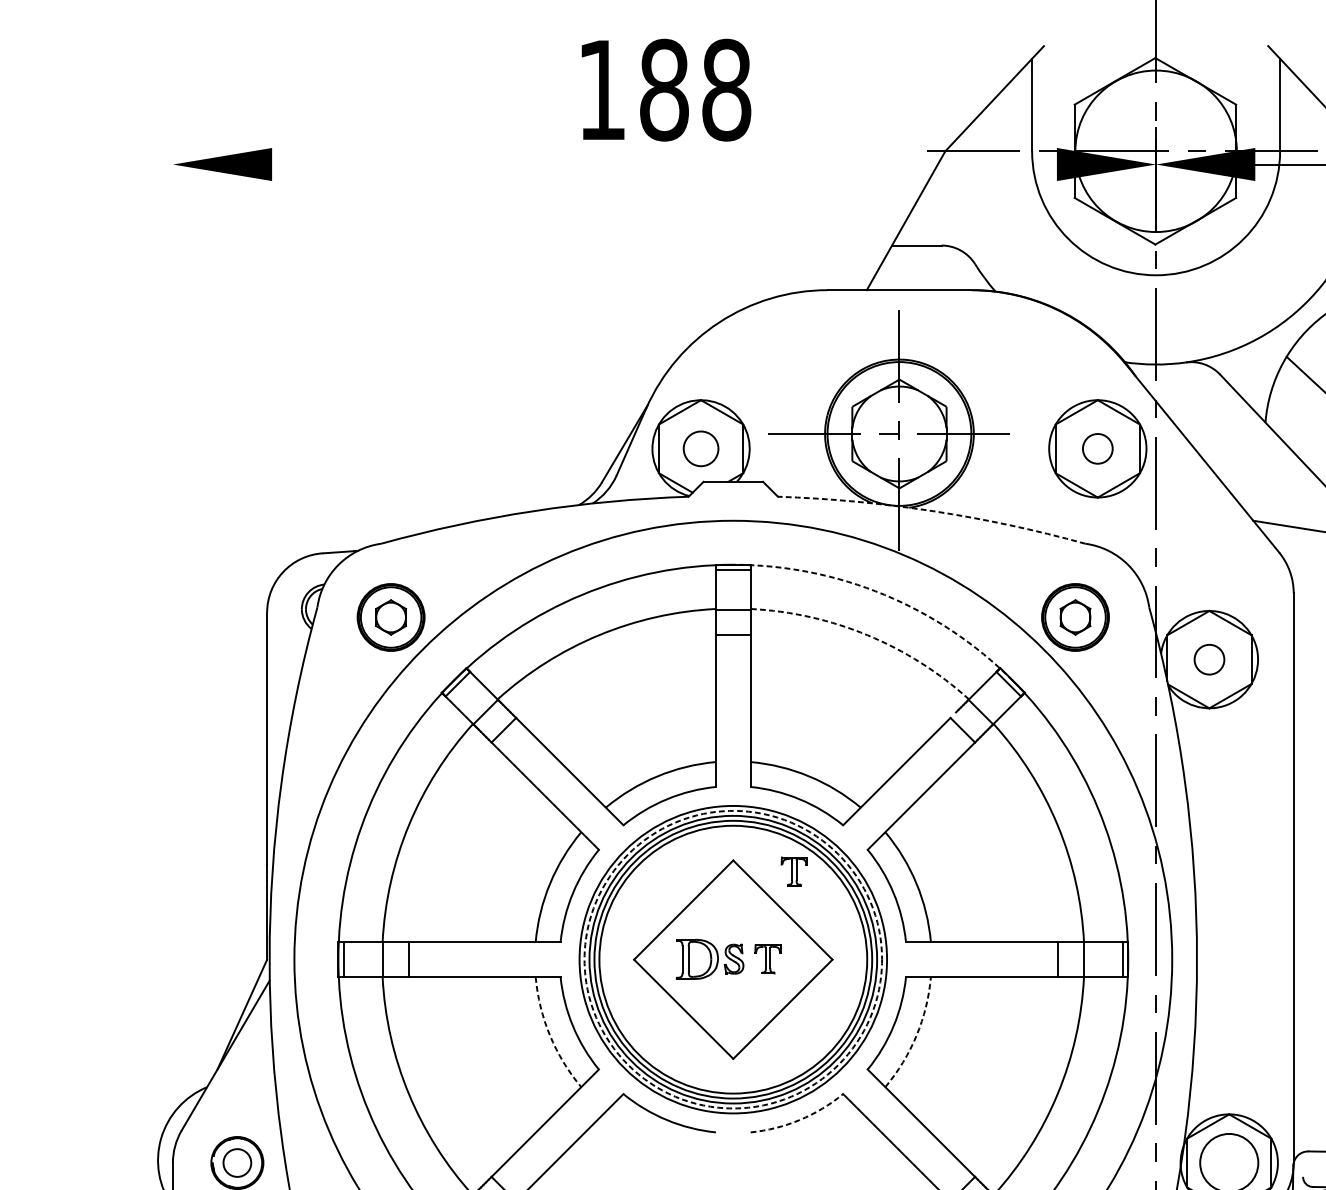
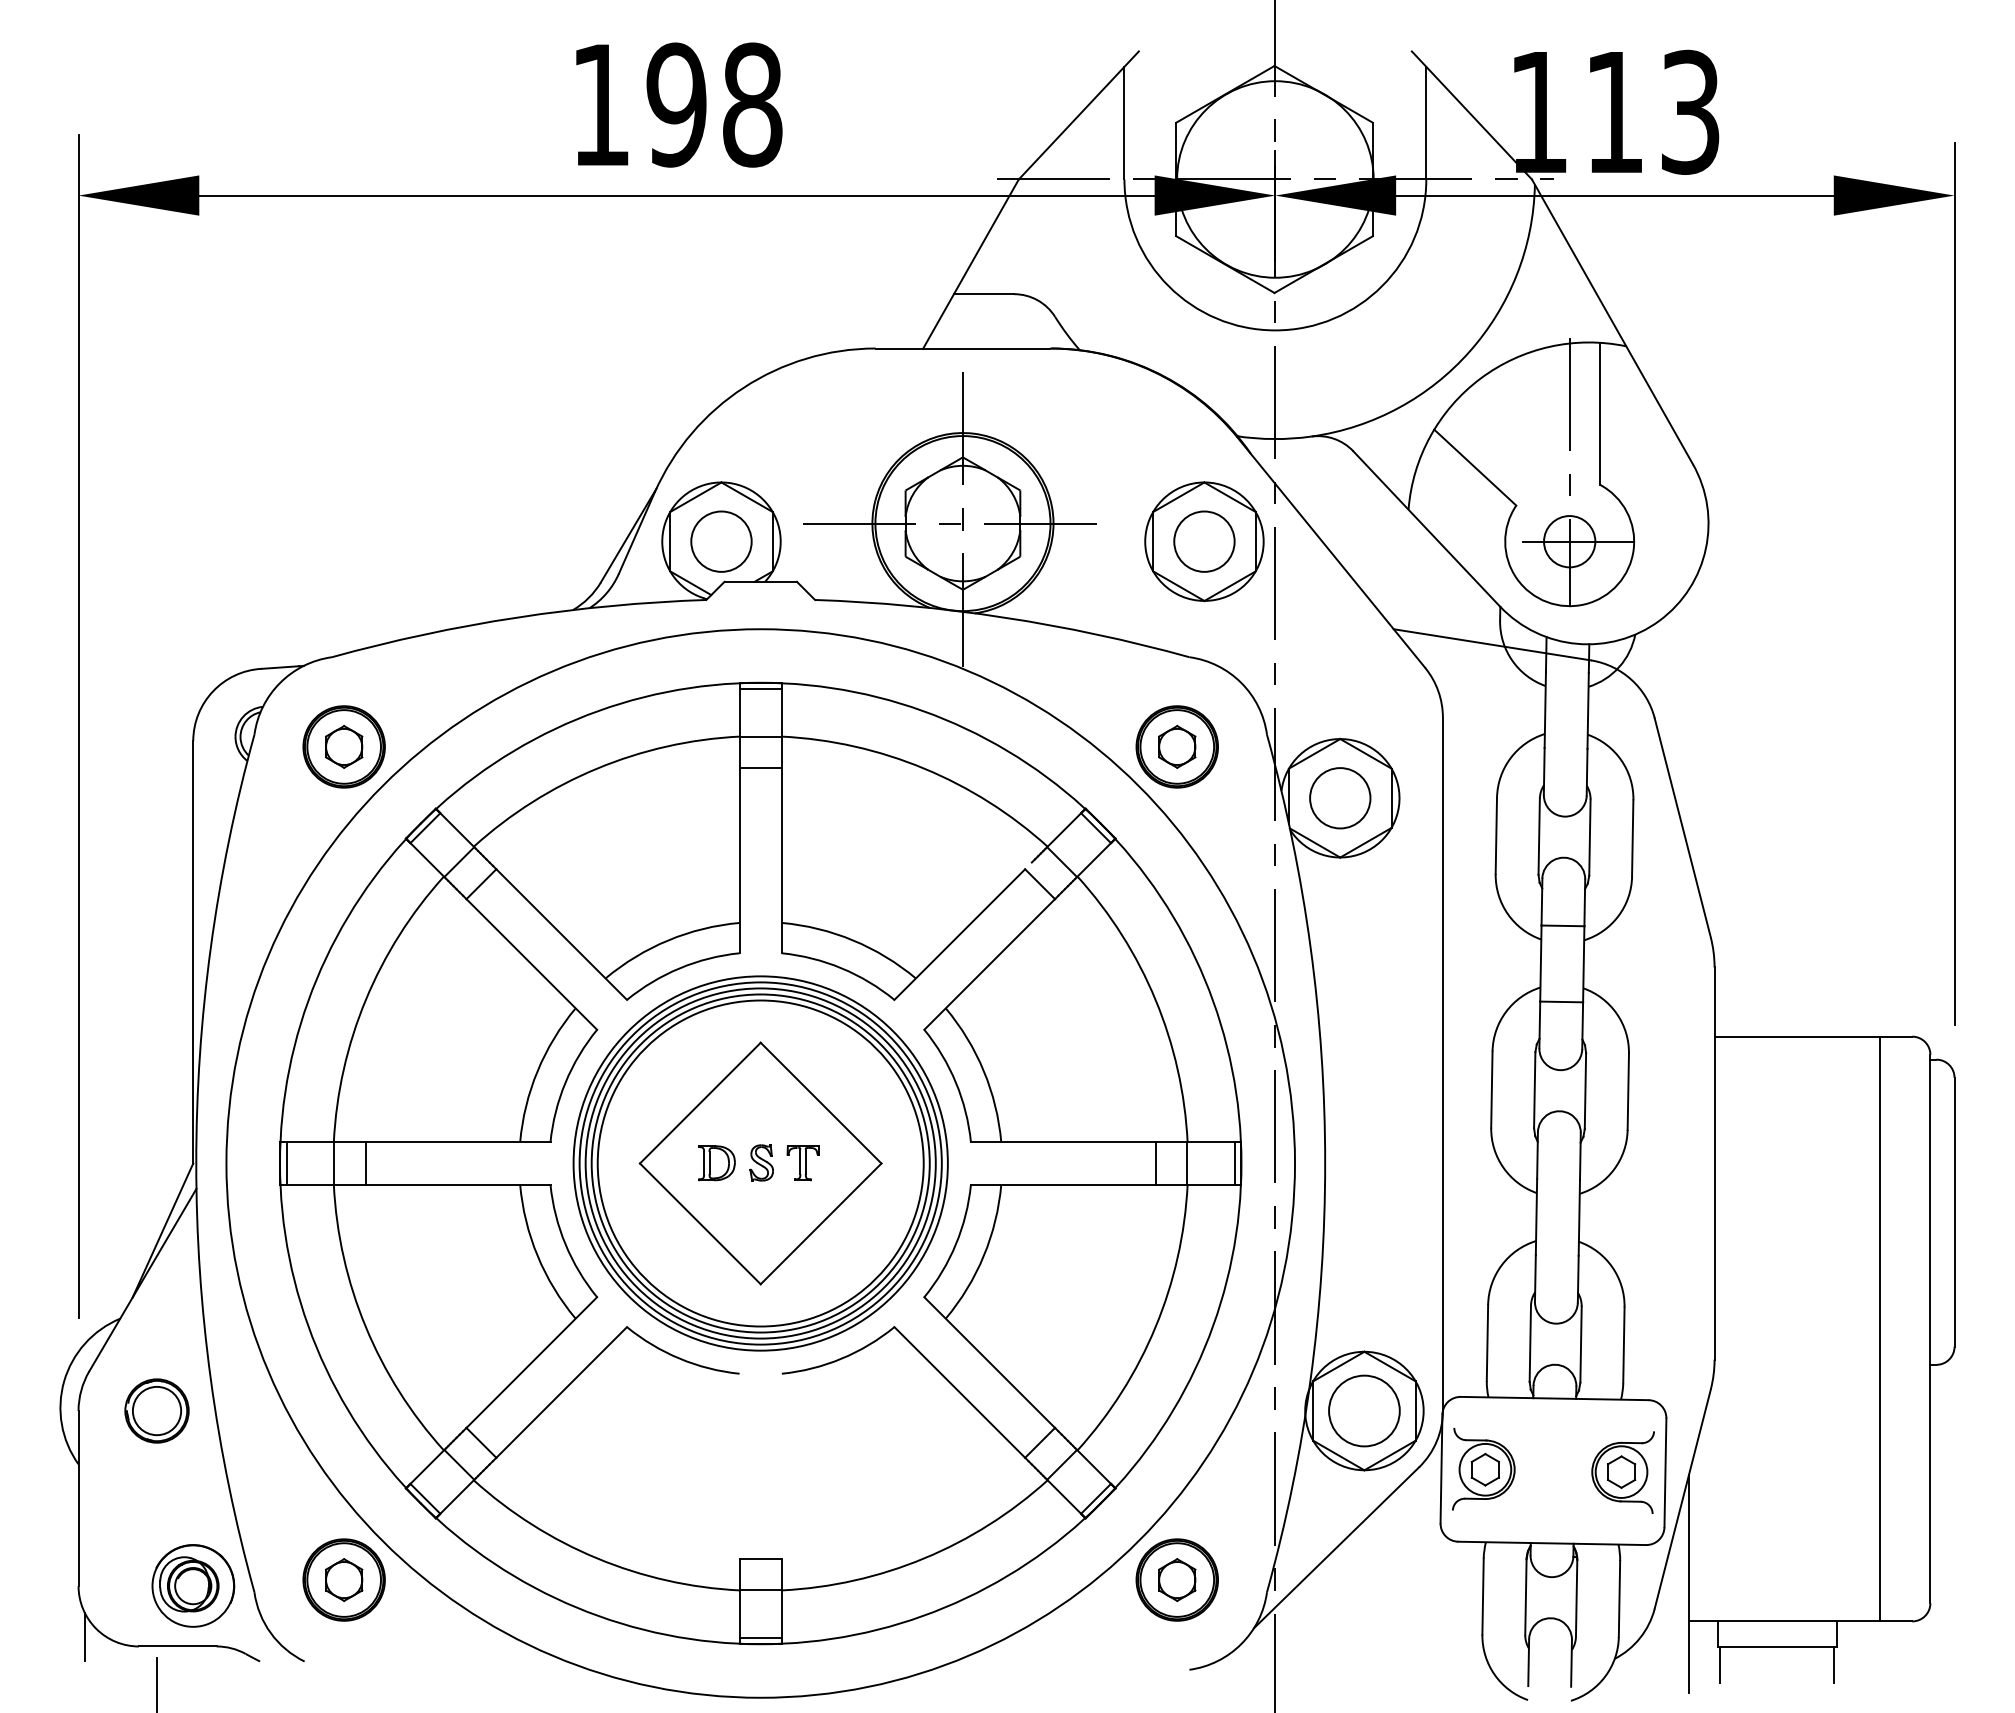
text: (664, 89) -> (676, 104), 188 -> 198
line: (664, 164) -> (676, 195), added
circle: (701, 448) -> (721, 541), size x1.43
circle: (1097, 448) -> (1204, 541), size x1.67
arc: (932, 511) -> (1003, 617), dashed -> solid
arc: (884, 594) -> (944, 719), dashed -> solid
line: (172, 600) -> (78, 726), added
arc: (867, 635) -> (924, 768), dashed -> solid
circle: (1209, 659) -> (1340, 798), size x1.67
part: (793, 871) -> (834, 1056), removed
part: (696, 959) -> (716, 1163), size x0.71
circle: (733, 959) -> (760, 1163), dashed -> solid
arc: (549, 1035) -> (537, 1255), dashed -> solid
arc: (916, 1035) -> (983, 1255), dashed -> solid
arc: (799, 1119) -> (841, 1358), dashed -> solid
circle: (236, 1162) -> (156, 1410), size x1.43

